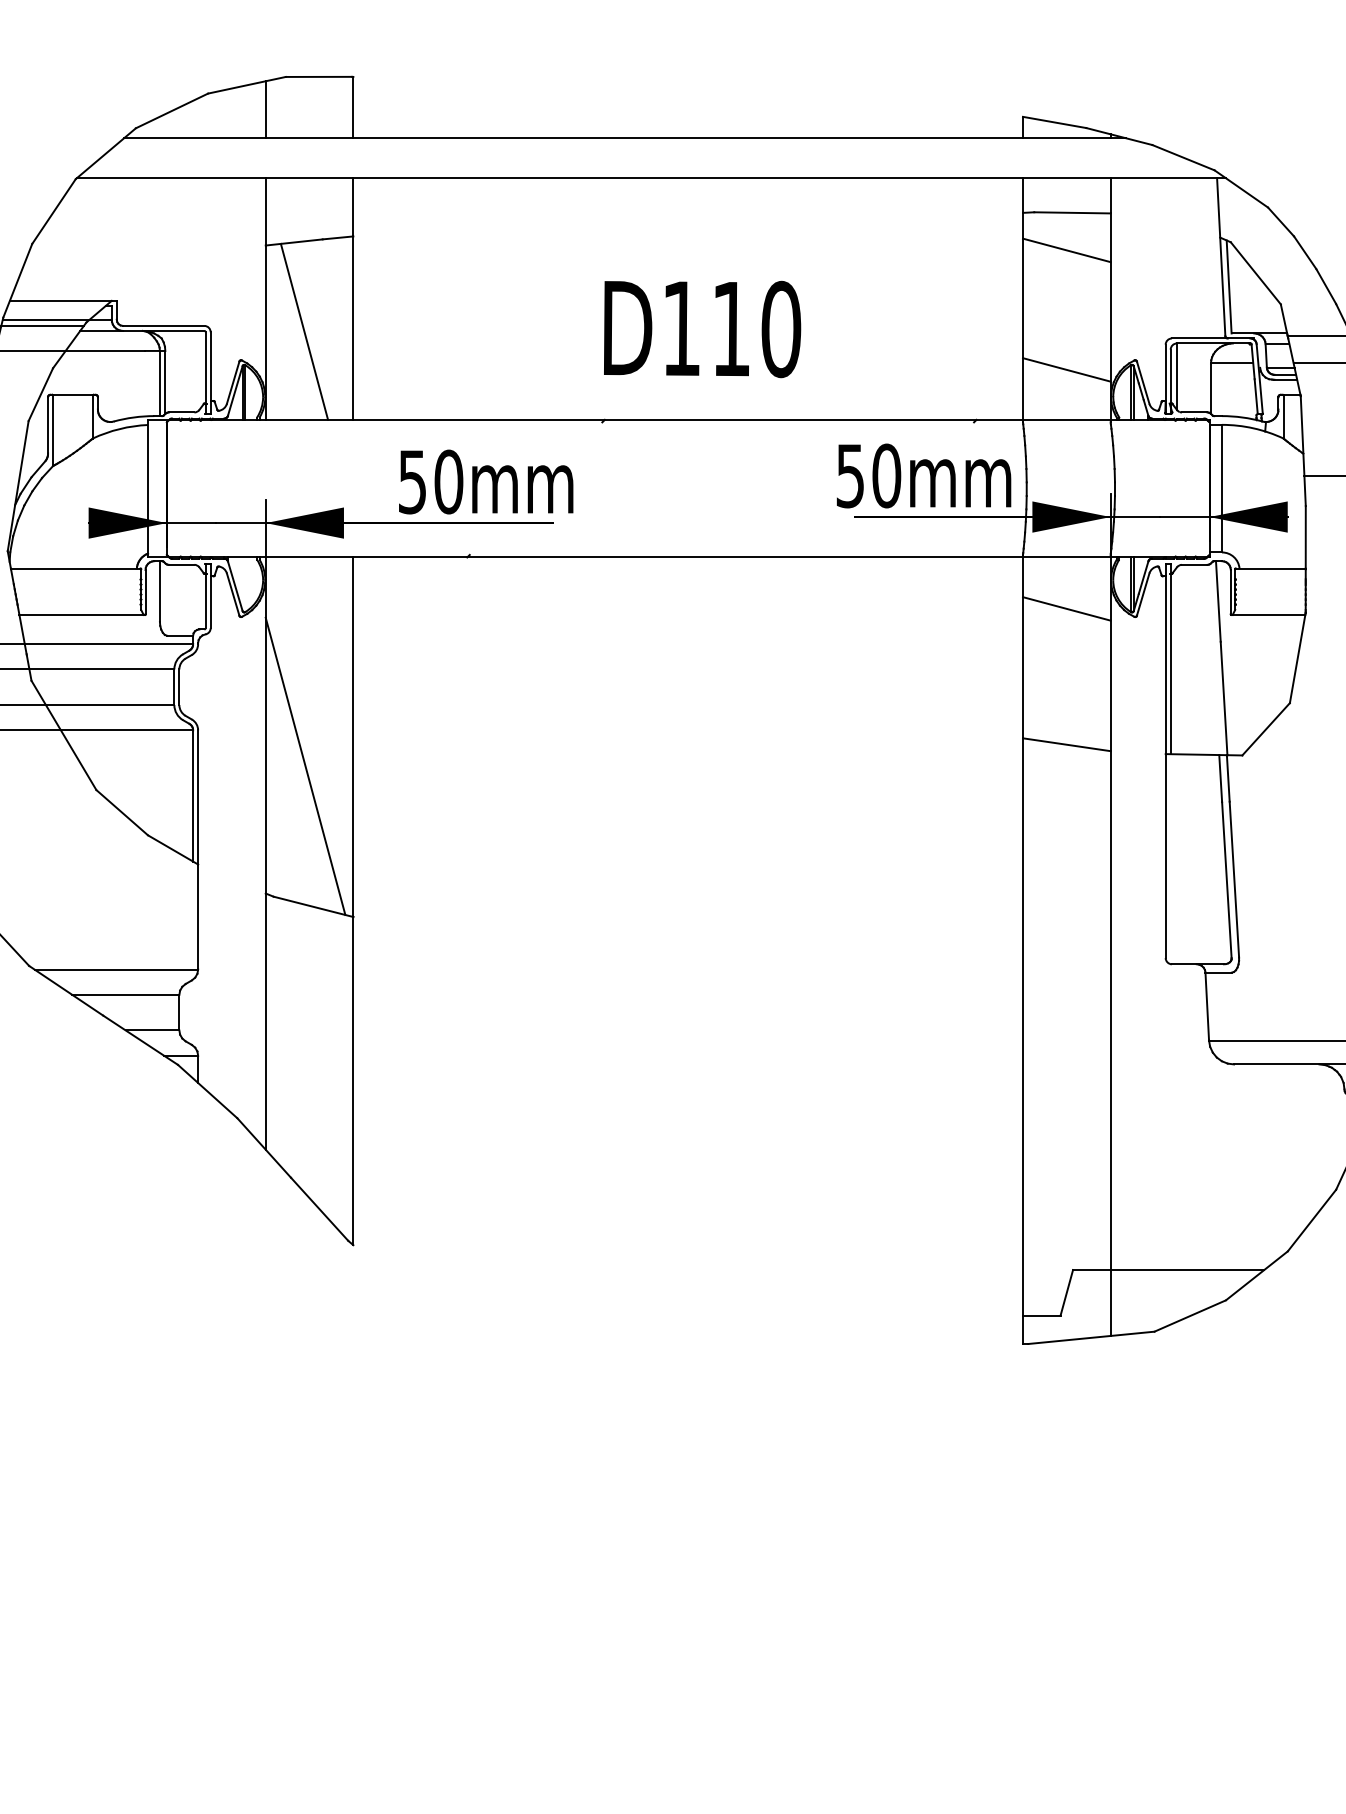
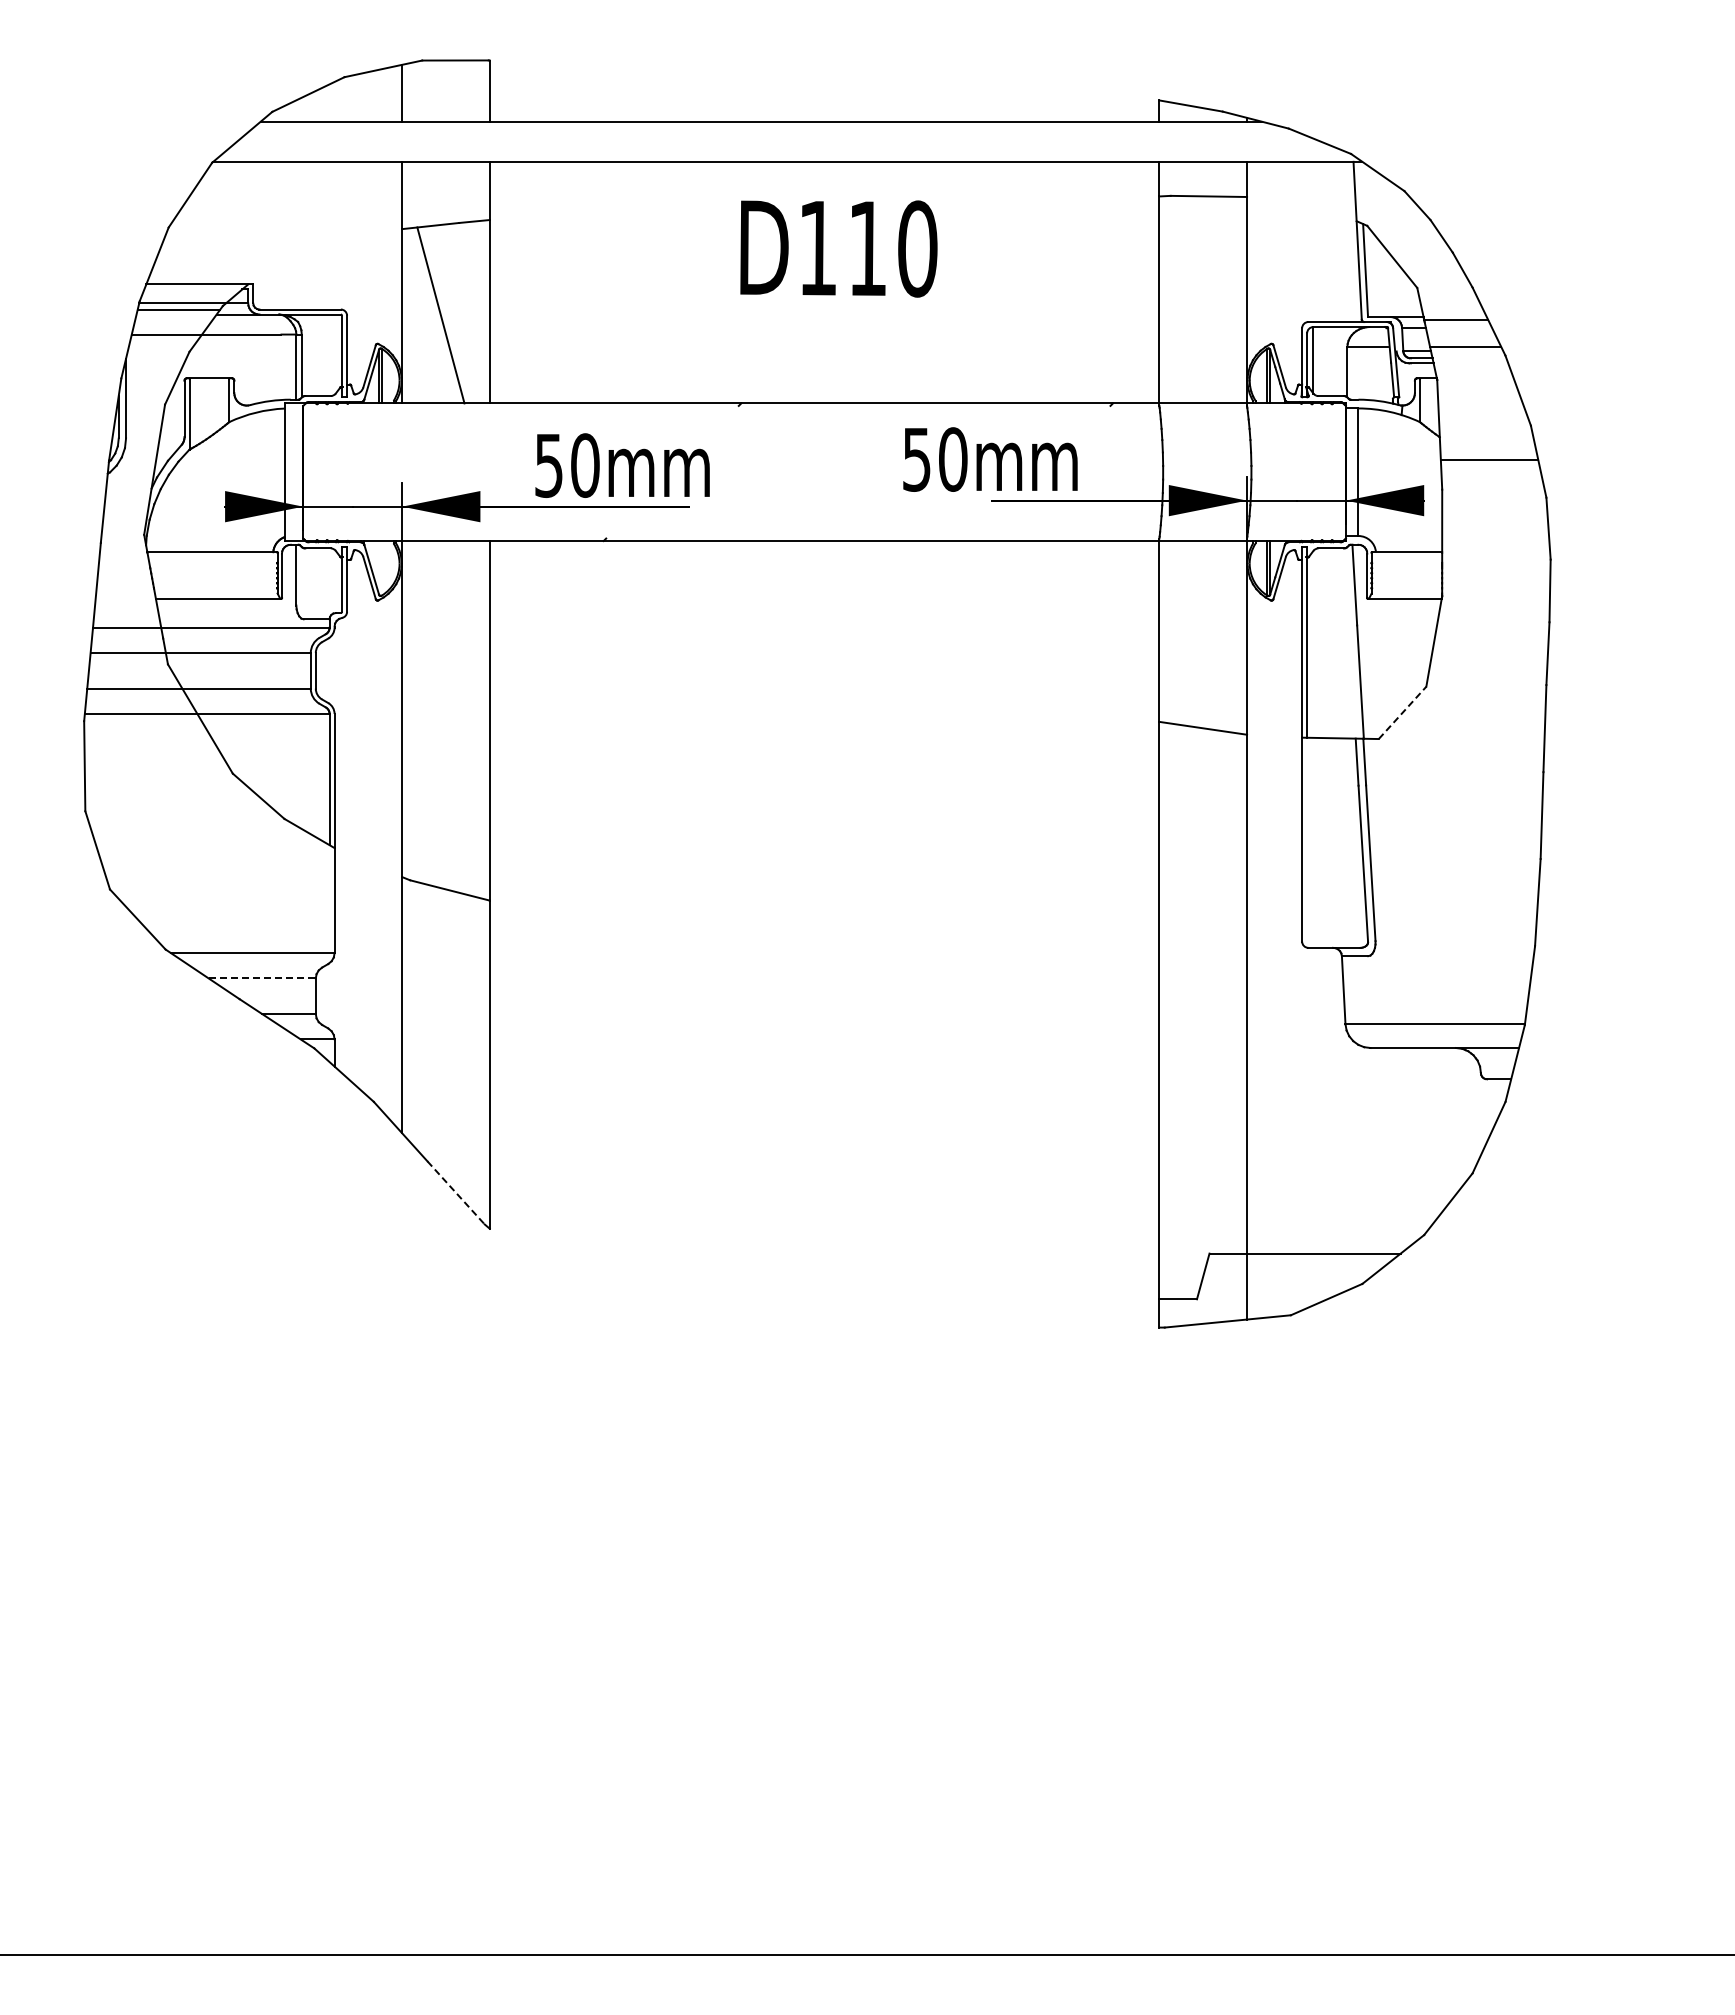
line: (1067, 249) -> (1203, 233), removed
text: (702, 328) -> (838, 248), moved
line: (1067, 369) -> (1203, 353), removed
text: (924, 475) -> (990, 459), moved
line: (1067, 608) -> (1203, 592), removed
line: (1266, 728) -> (1402, 712), solid -> dashed
line: (305, 765) -> (441, 749), removed
line: (126, 994) -> (262, 978), solid -> dashed
line: (320, 1208) -> (456, 1192), solid -> dashed

